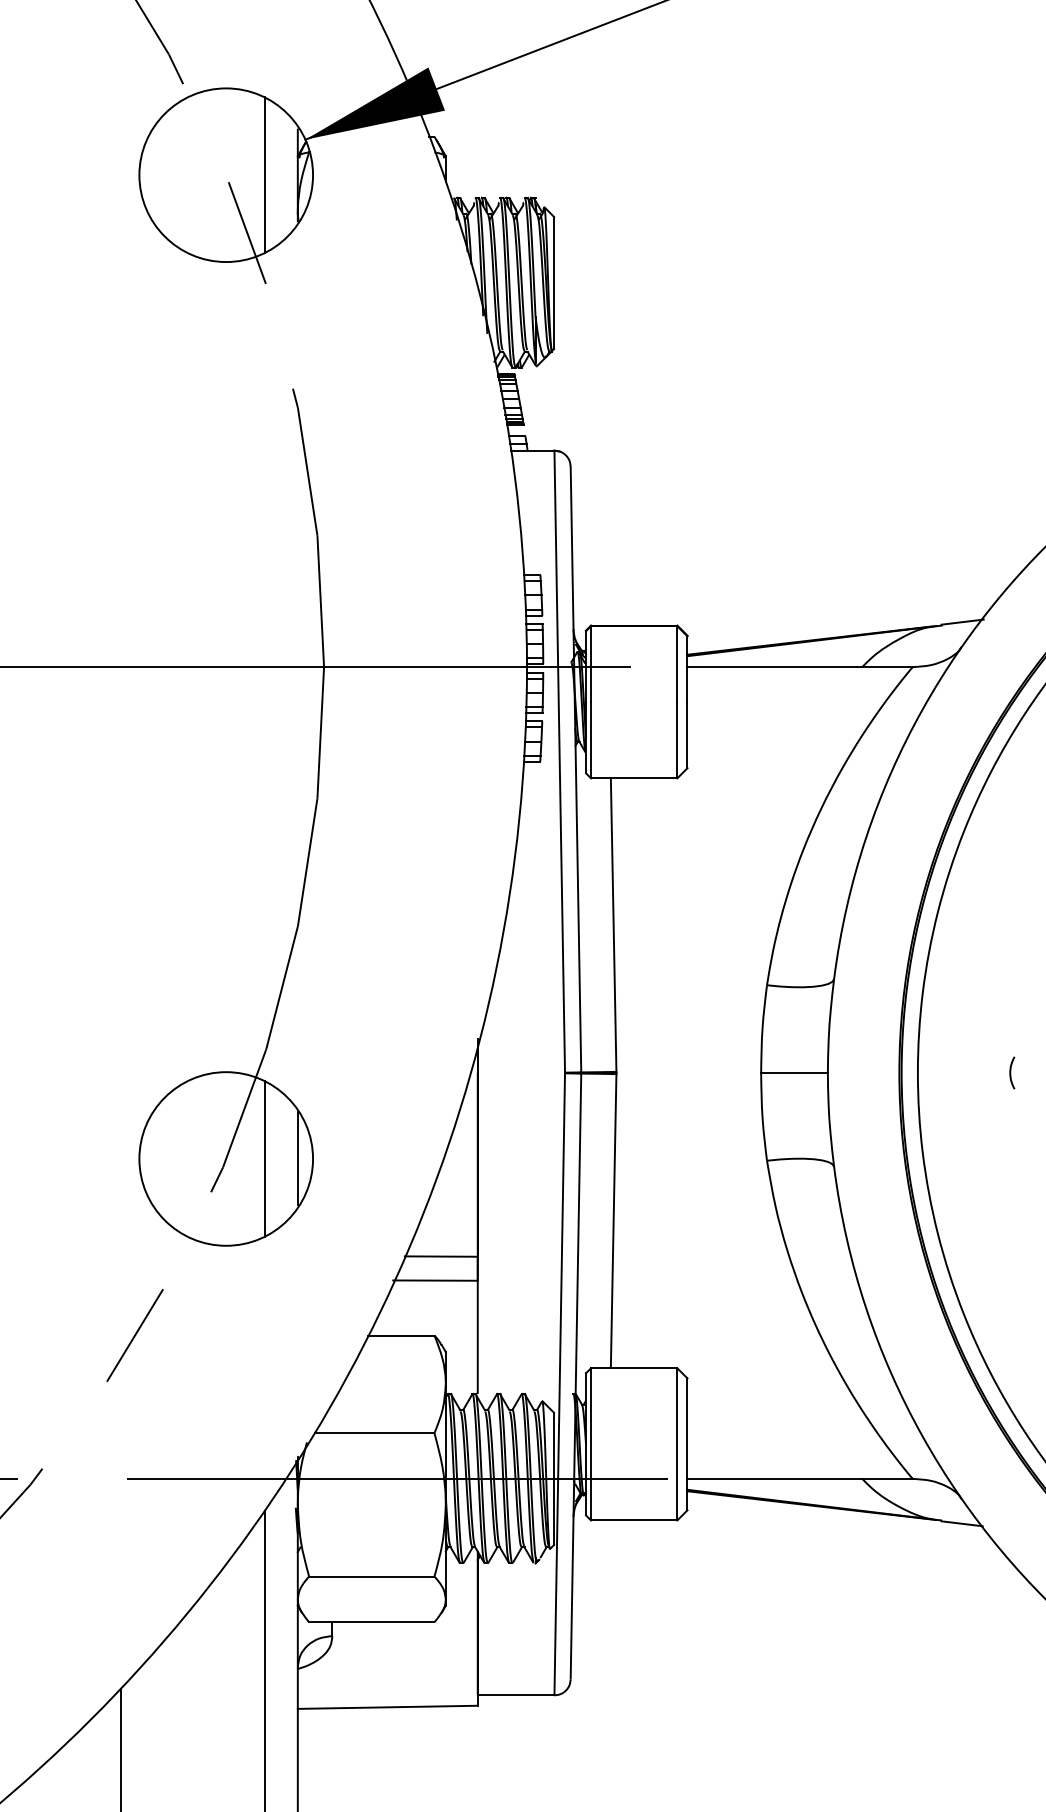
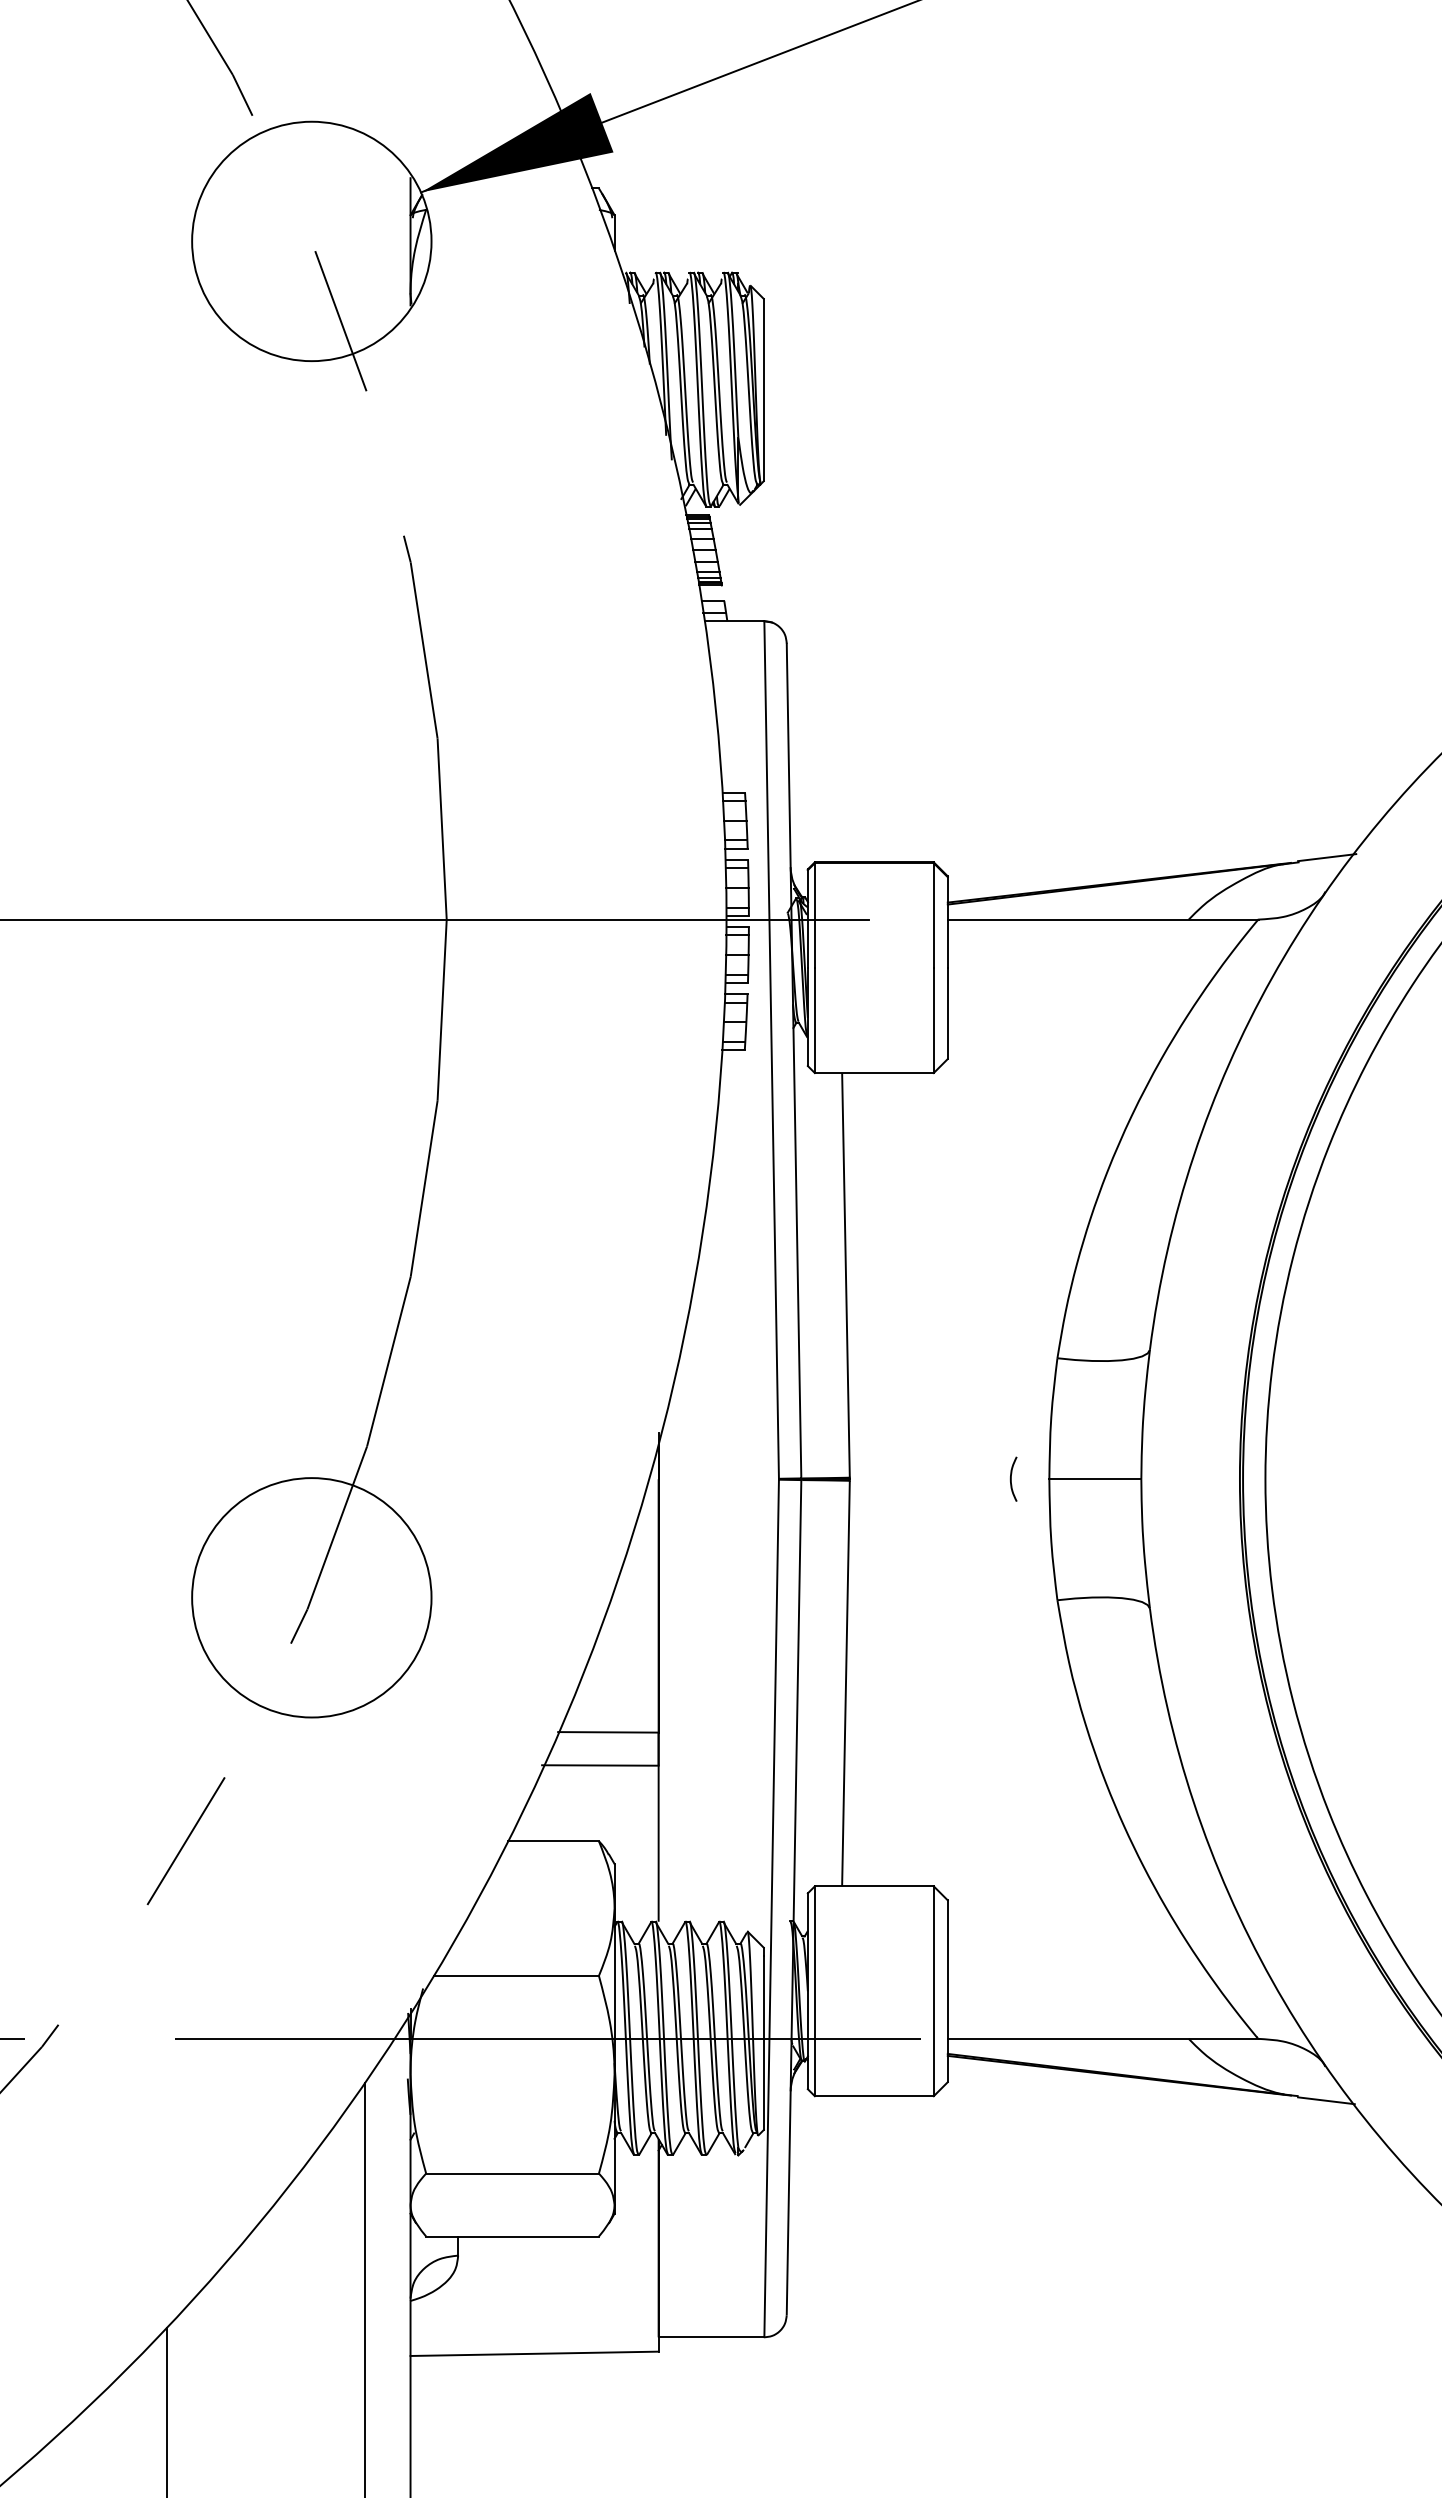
line: (264, 175) -> (364, 241), removed
curve: (1010, 1072) -> (1011, 1478), moved
line: (264, 1158) -> (364, 1597), removed
line: (297, 1158) -> (410, 1597), removed

